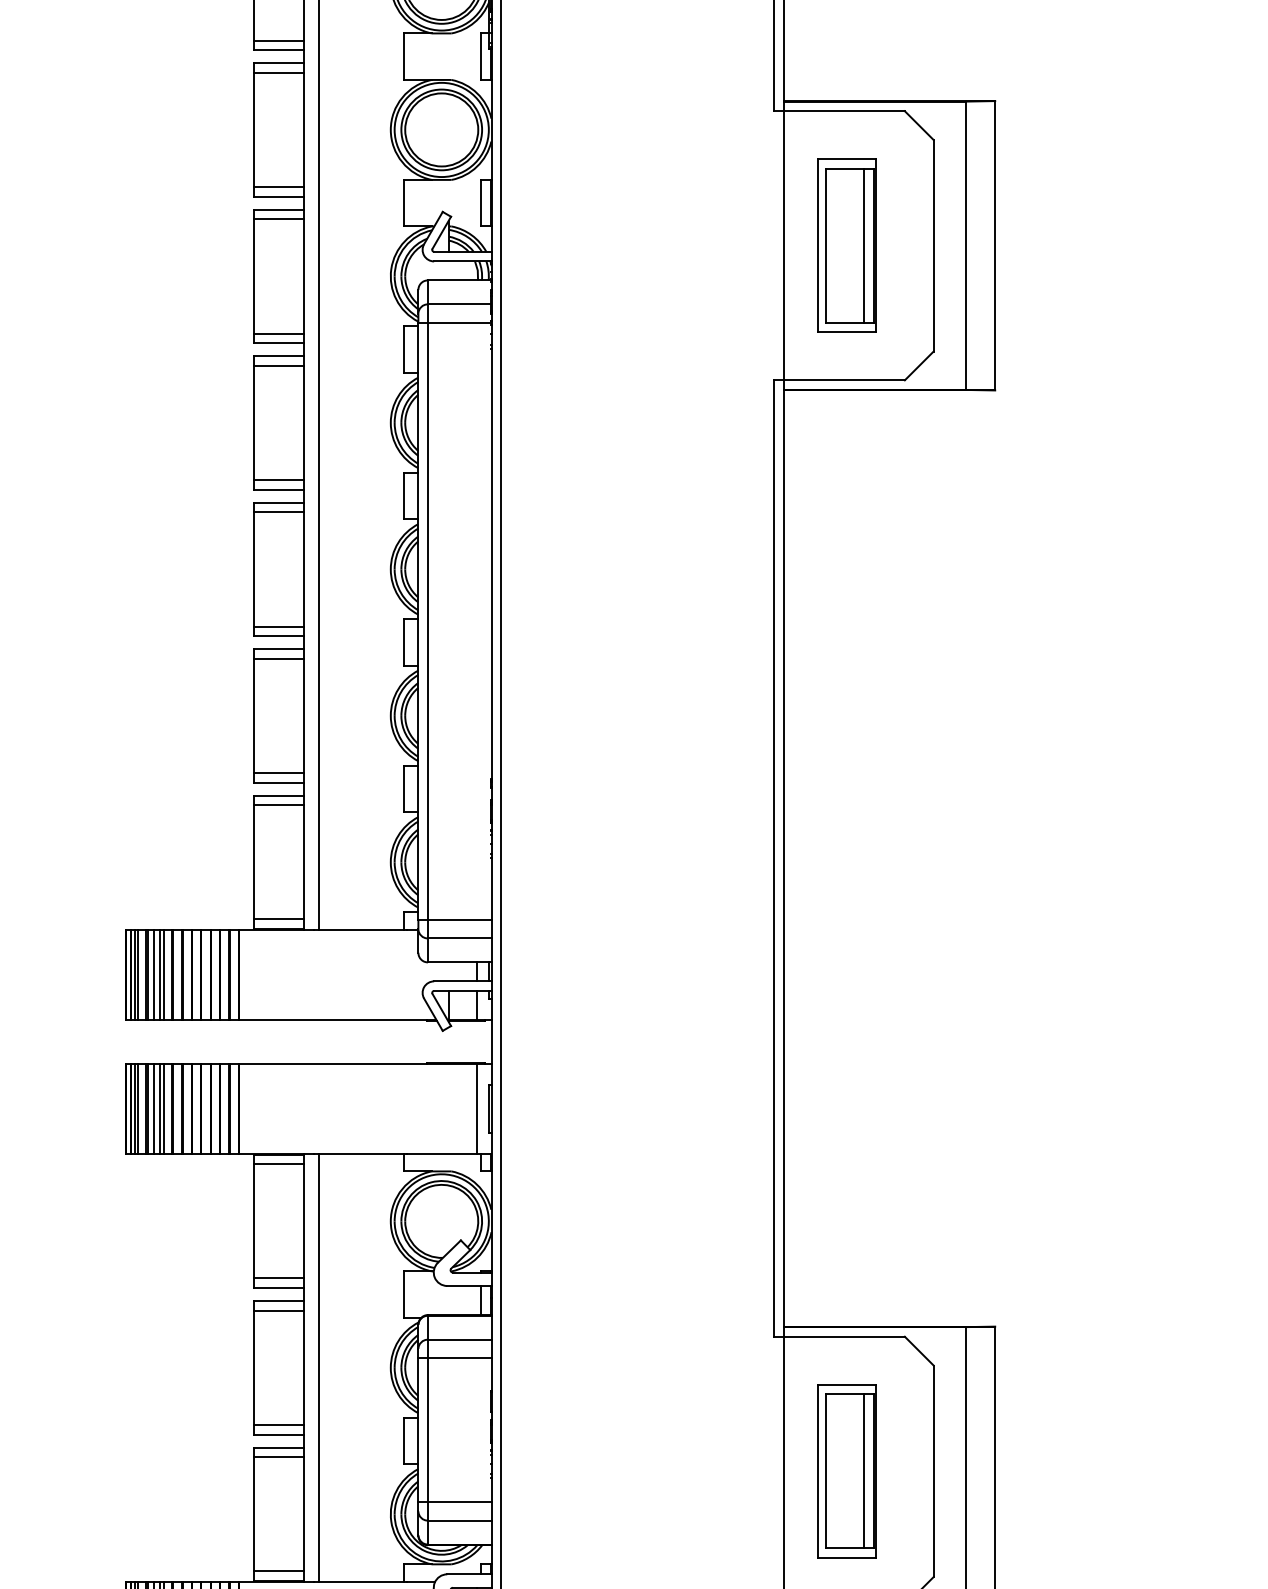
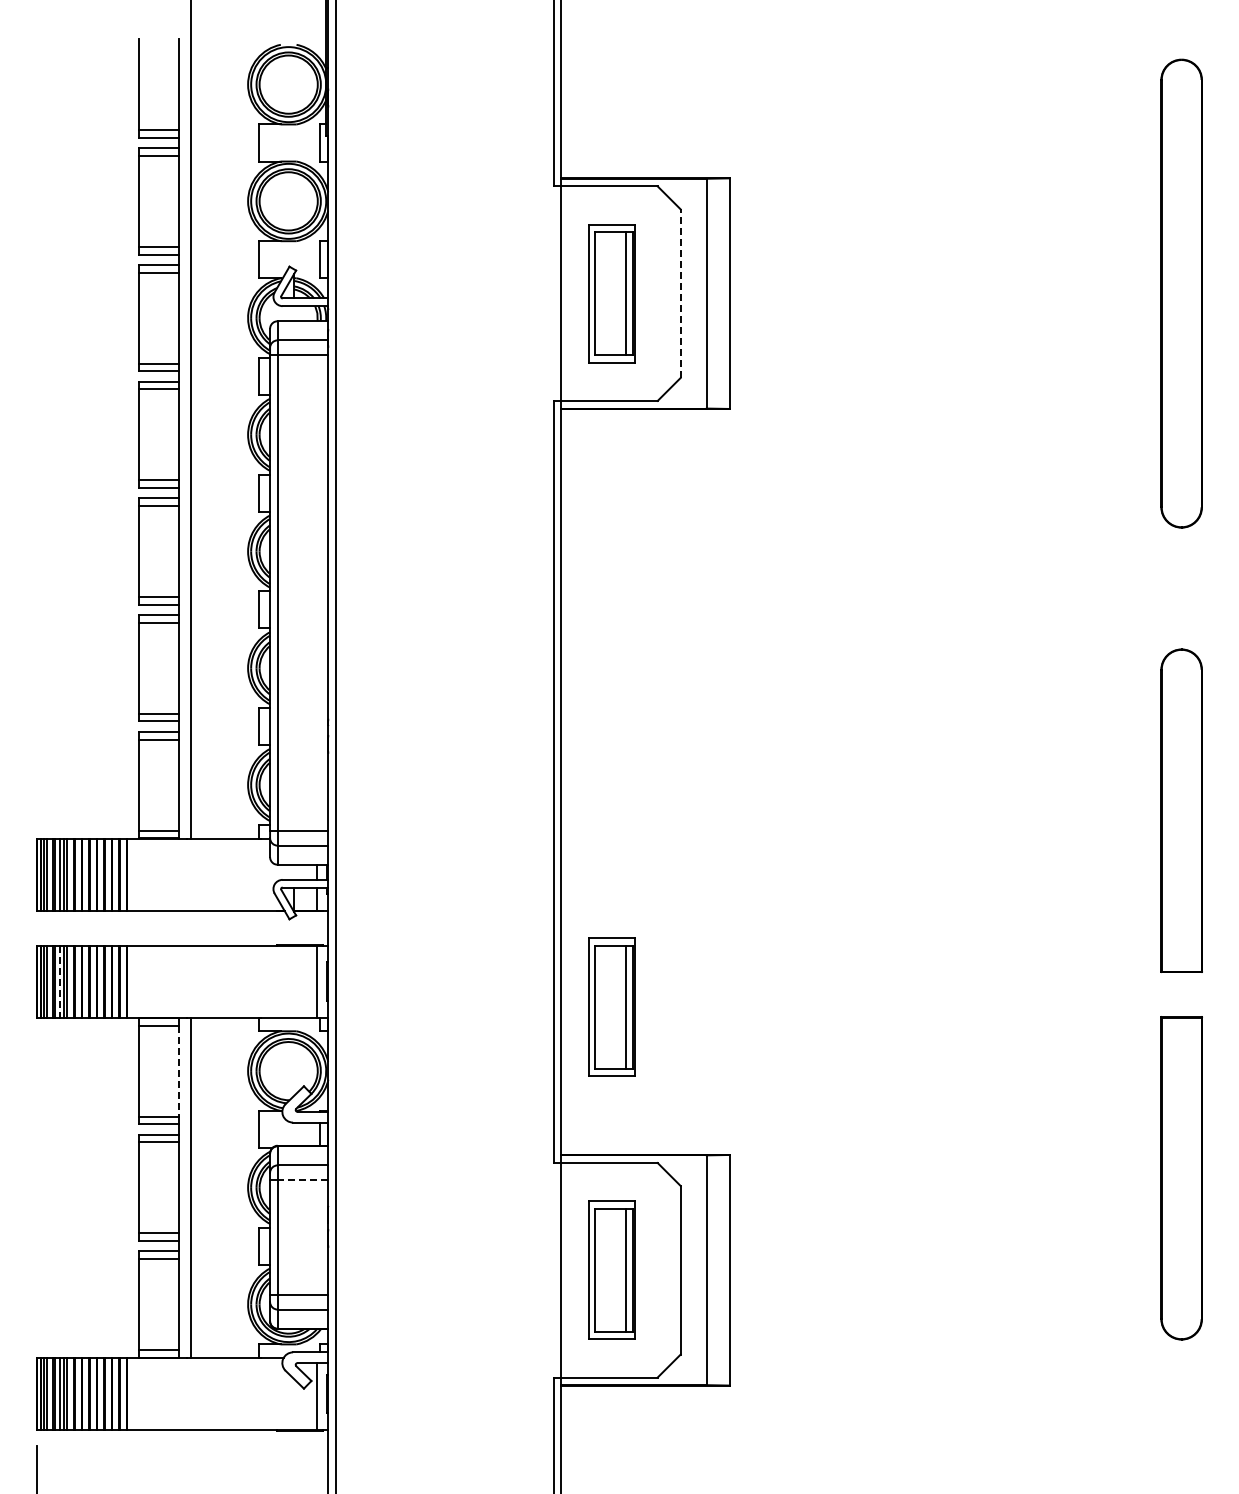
line: (933, 245) -> (680, 293), solid -> dashed
line: (154, 1108) -> (59, 981), solid -> dashed
part: (846, 1140) -> (611, 1006), added
line: (304, 1221) -> (179, 1071), solid -> dashed
line: (459, 1358) -> (302, 1180), solid -> dashed

